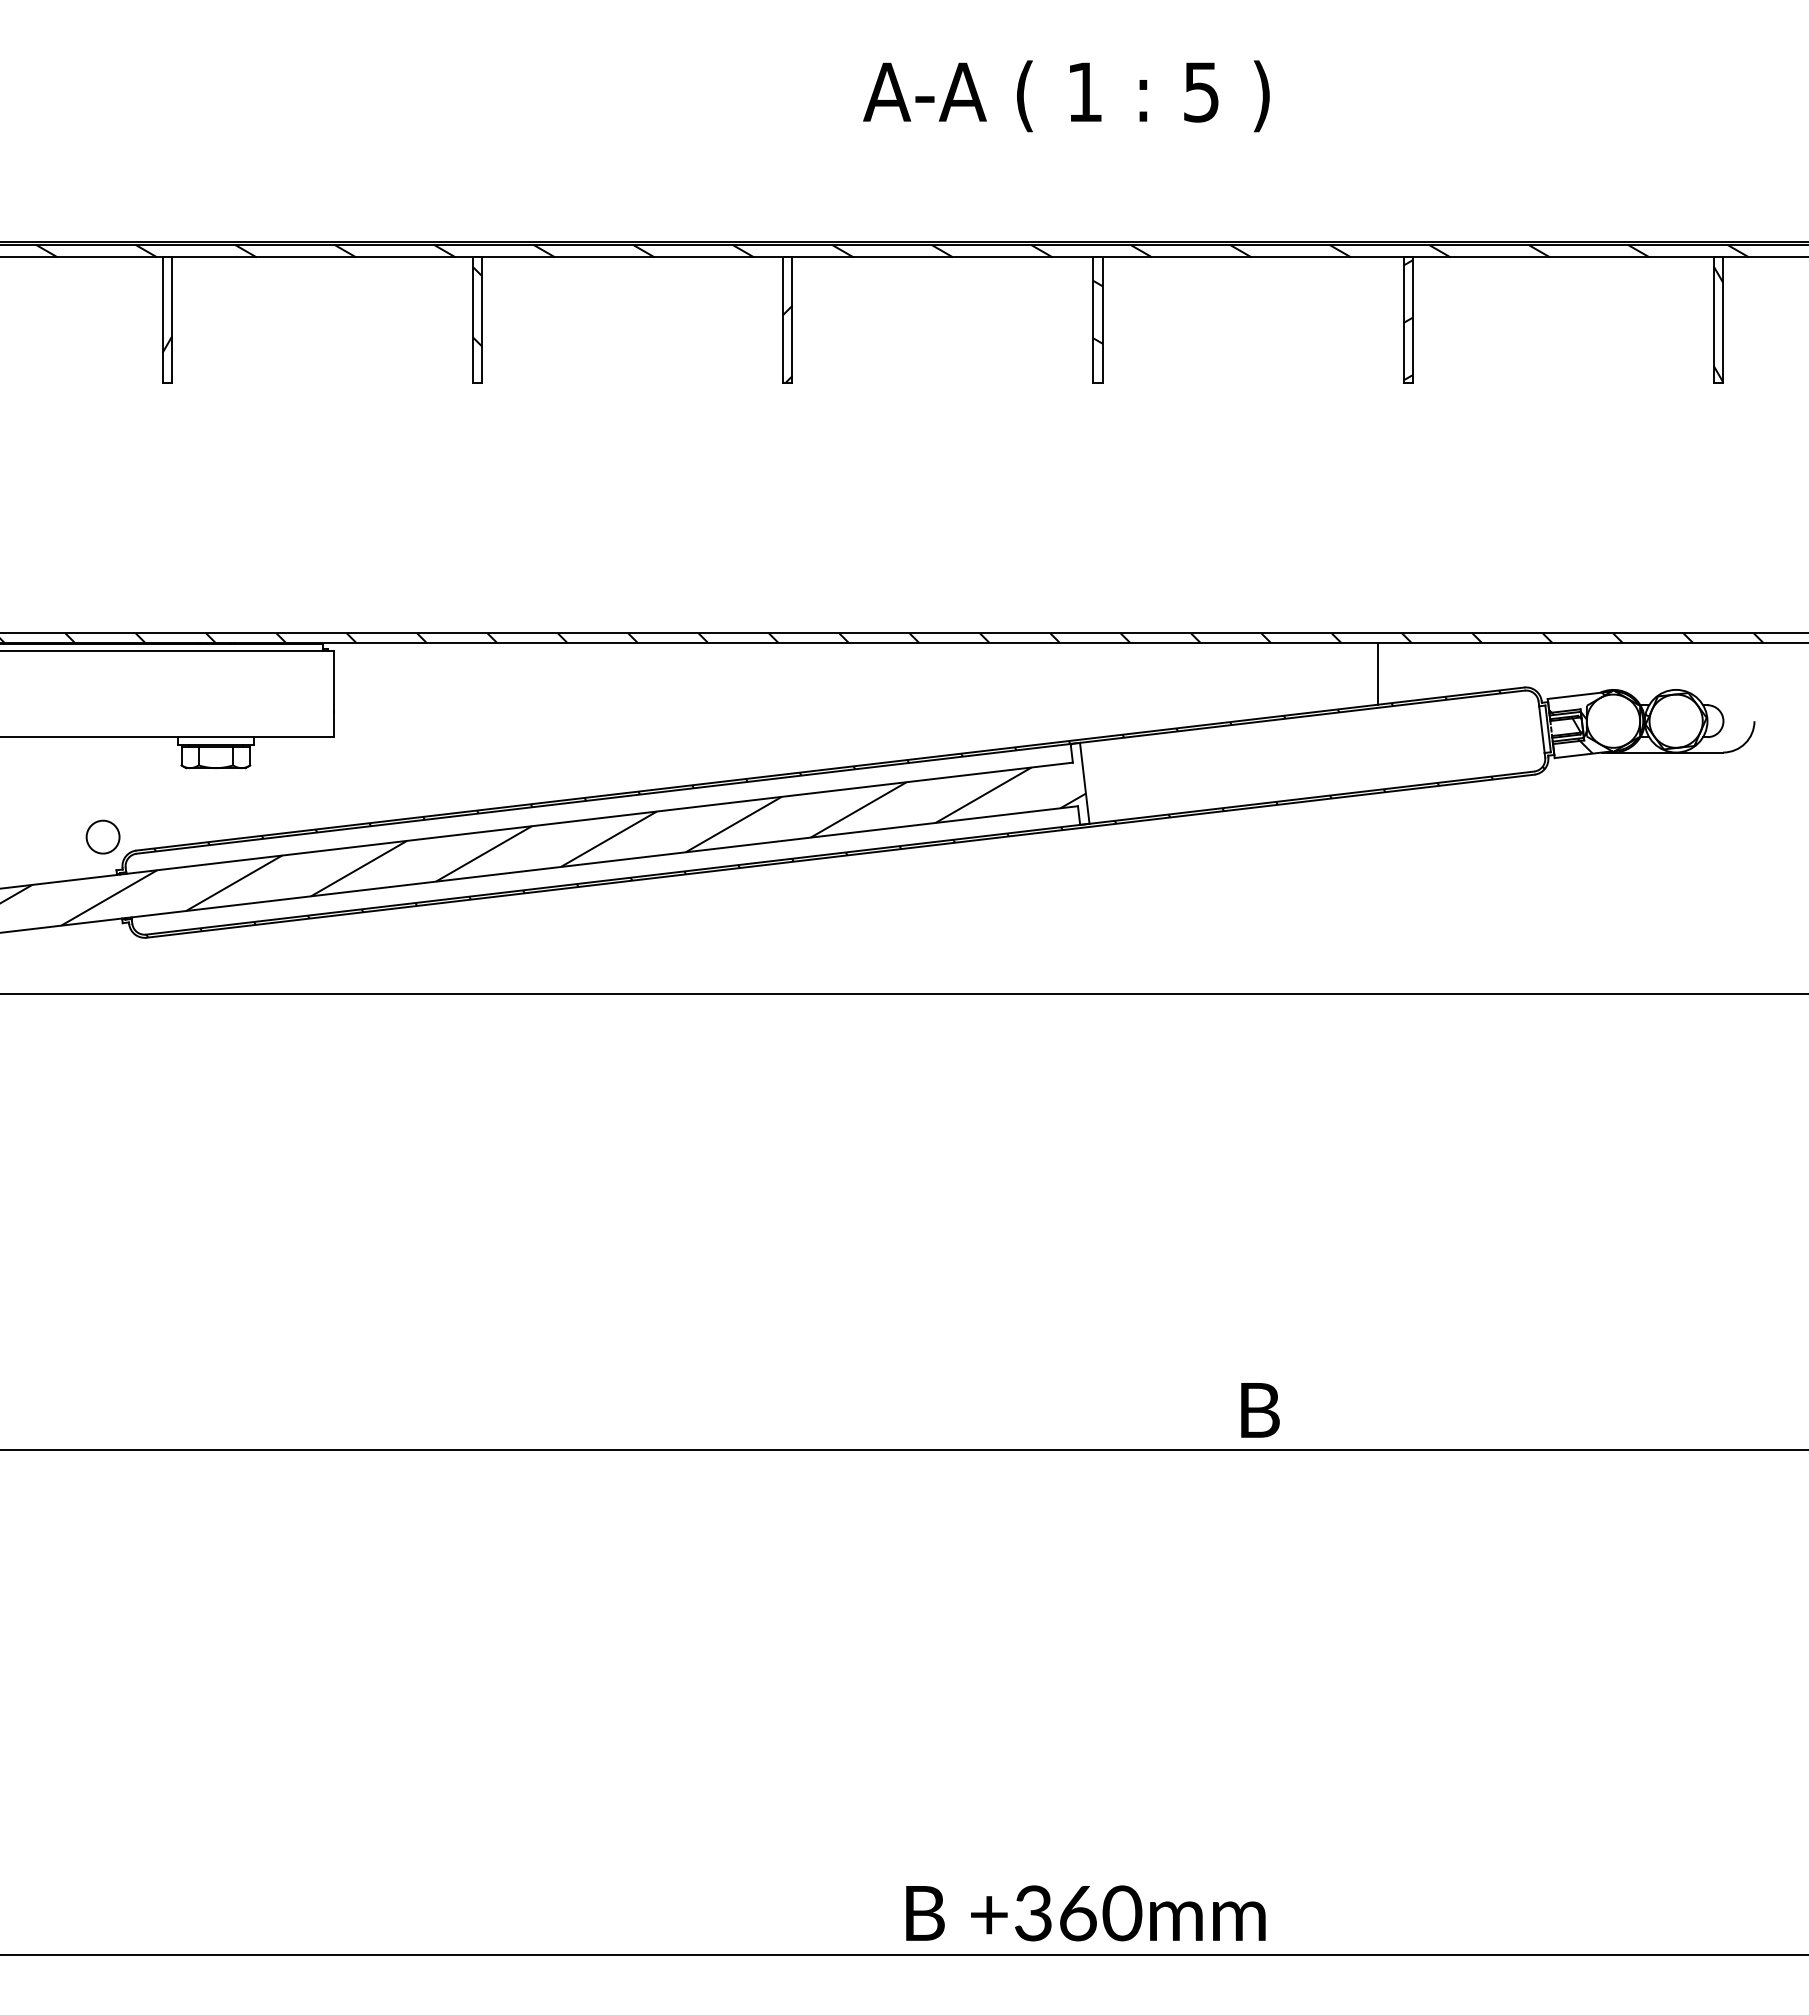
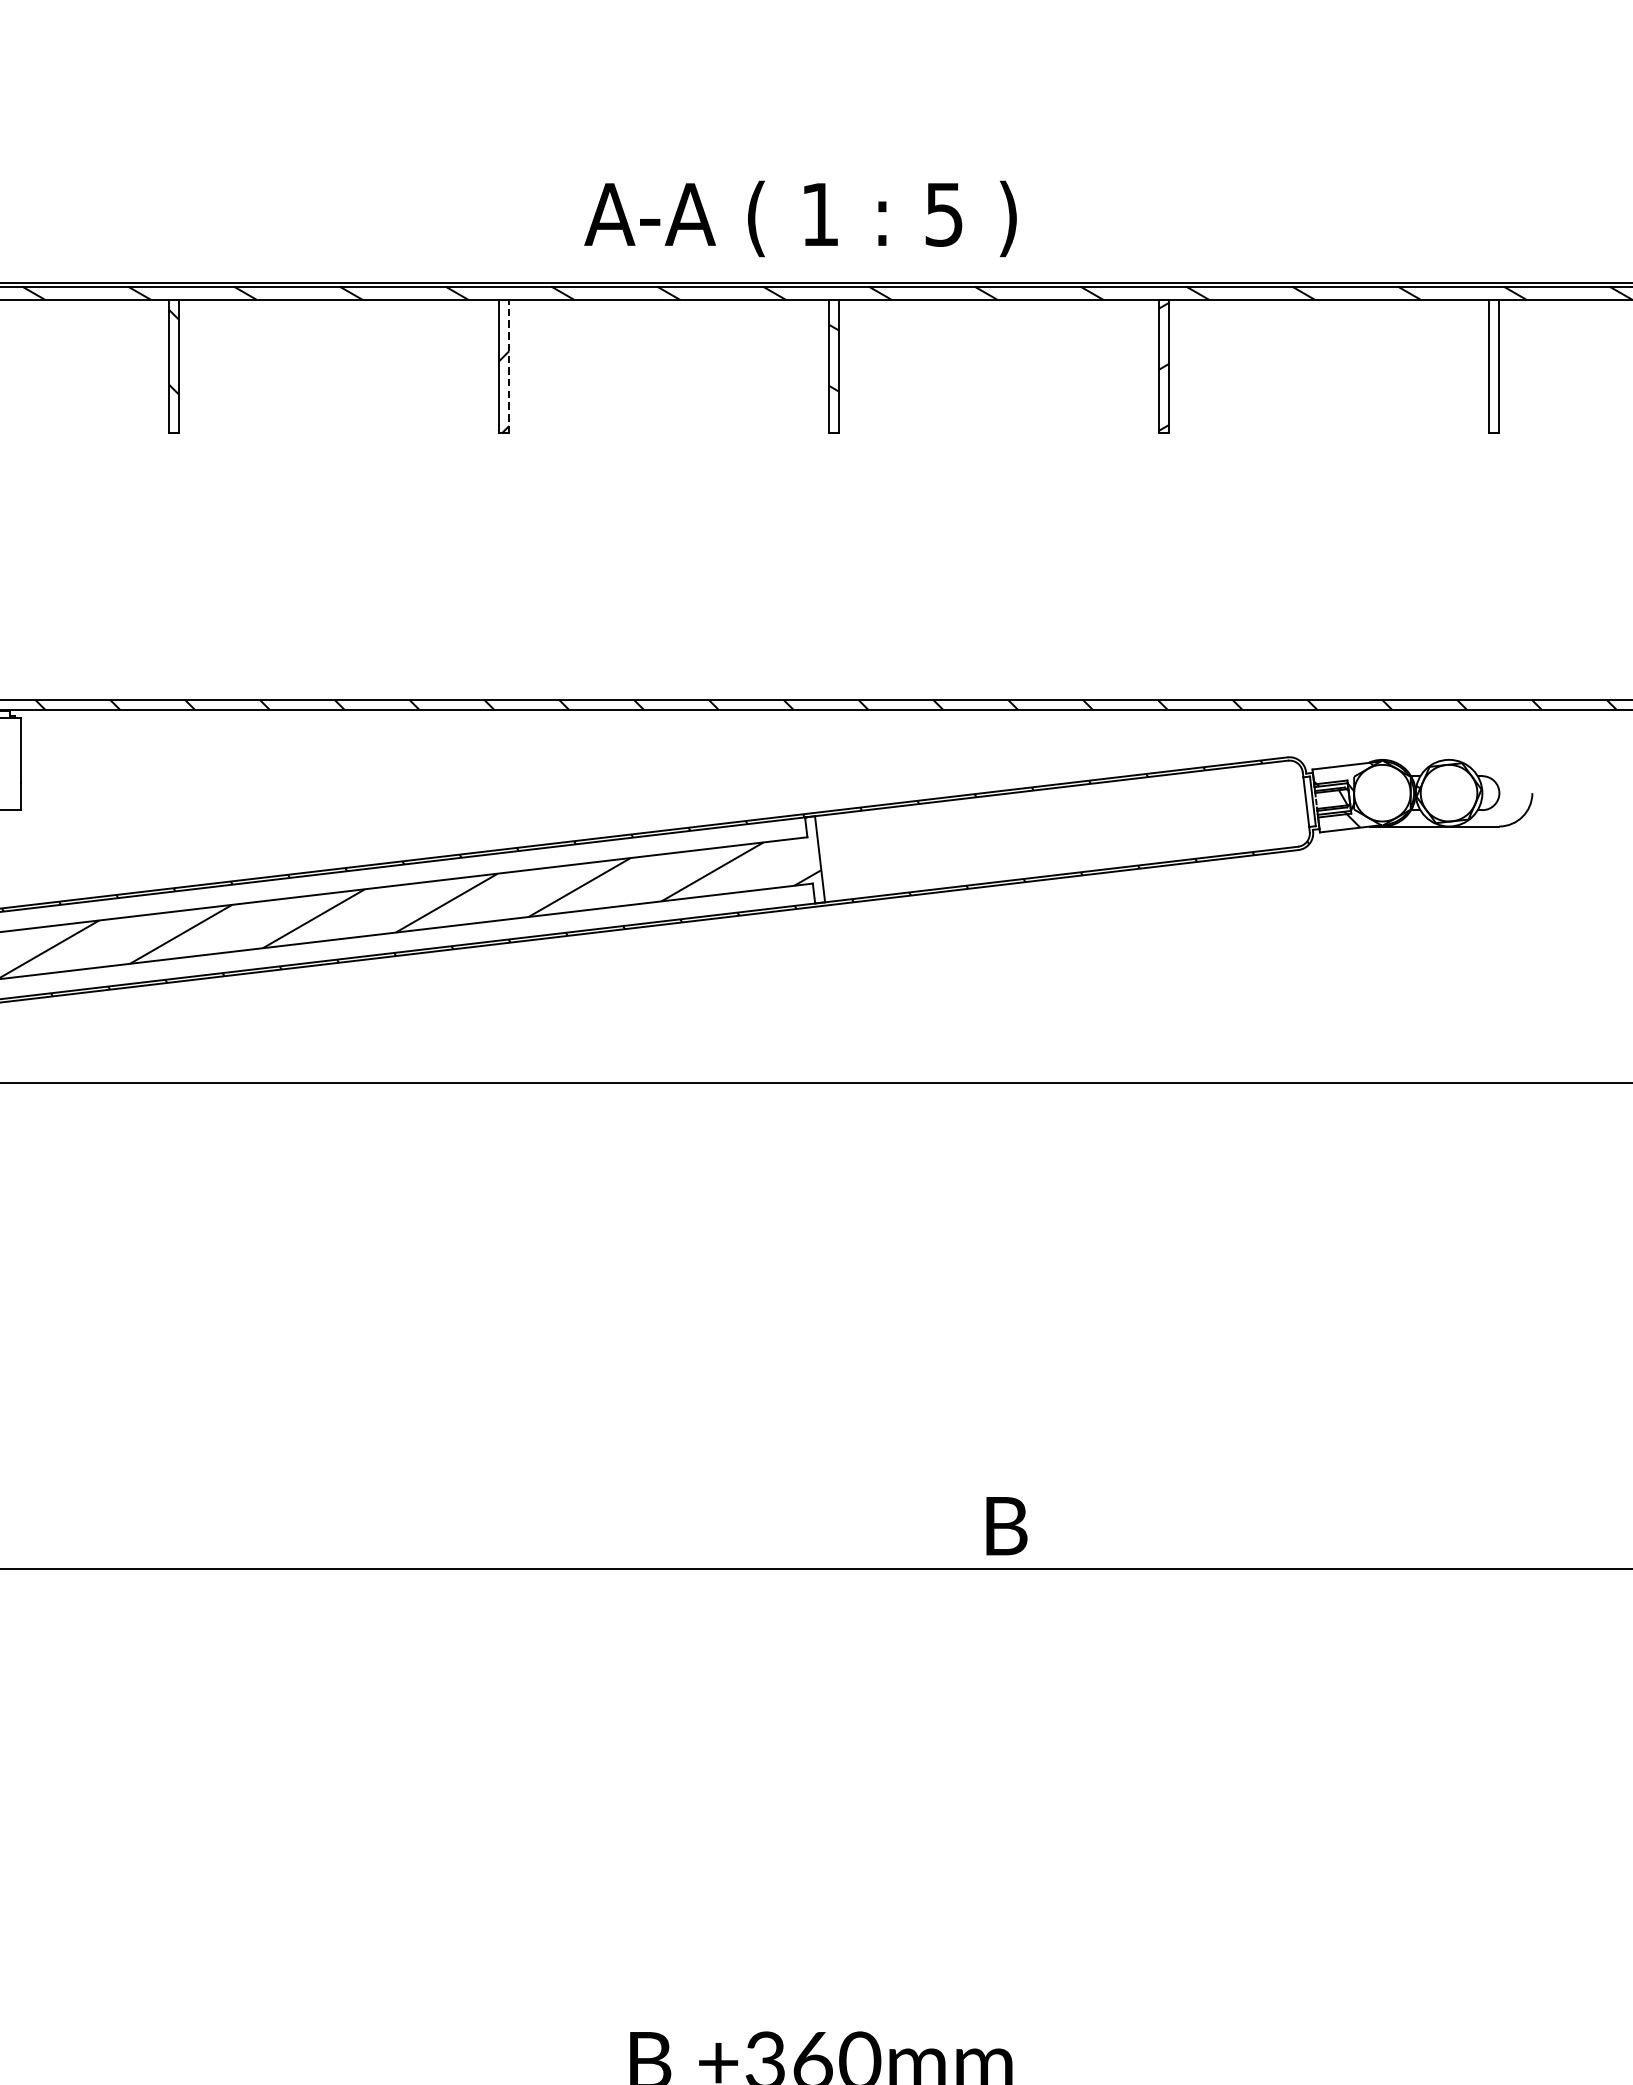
text: (1066, 96) -> (800, 219), moved
line: (792, 320) -> (509, 366), solid -> dashed
hatch: (1718, 324) -> (1494, 371), removed
line: (1378, 673) -> (1132, 742), removed

